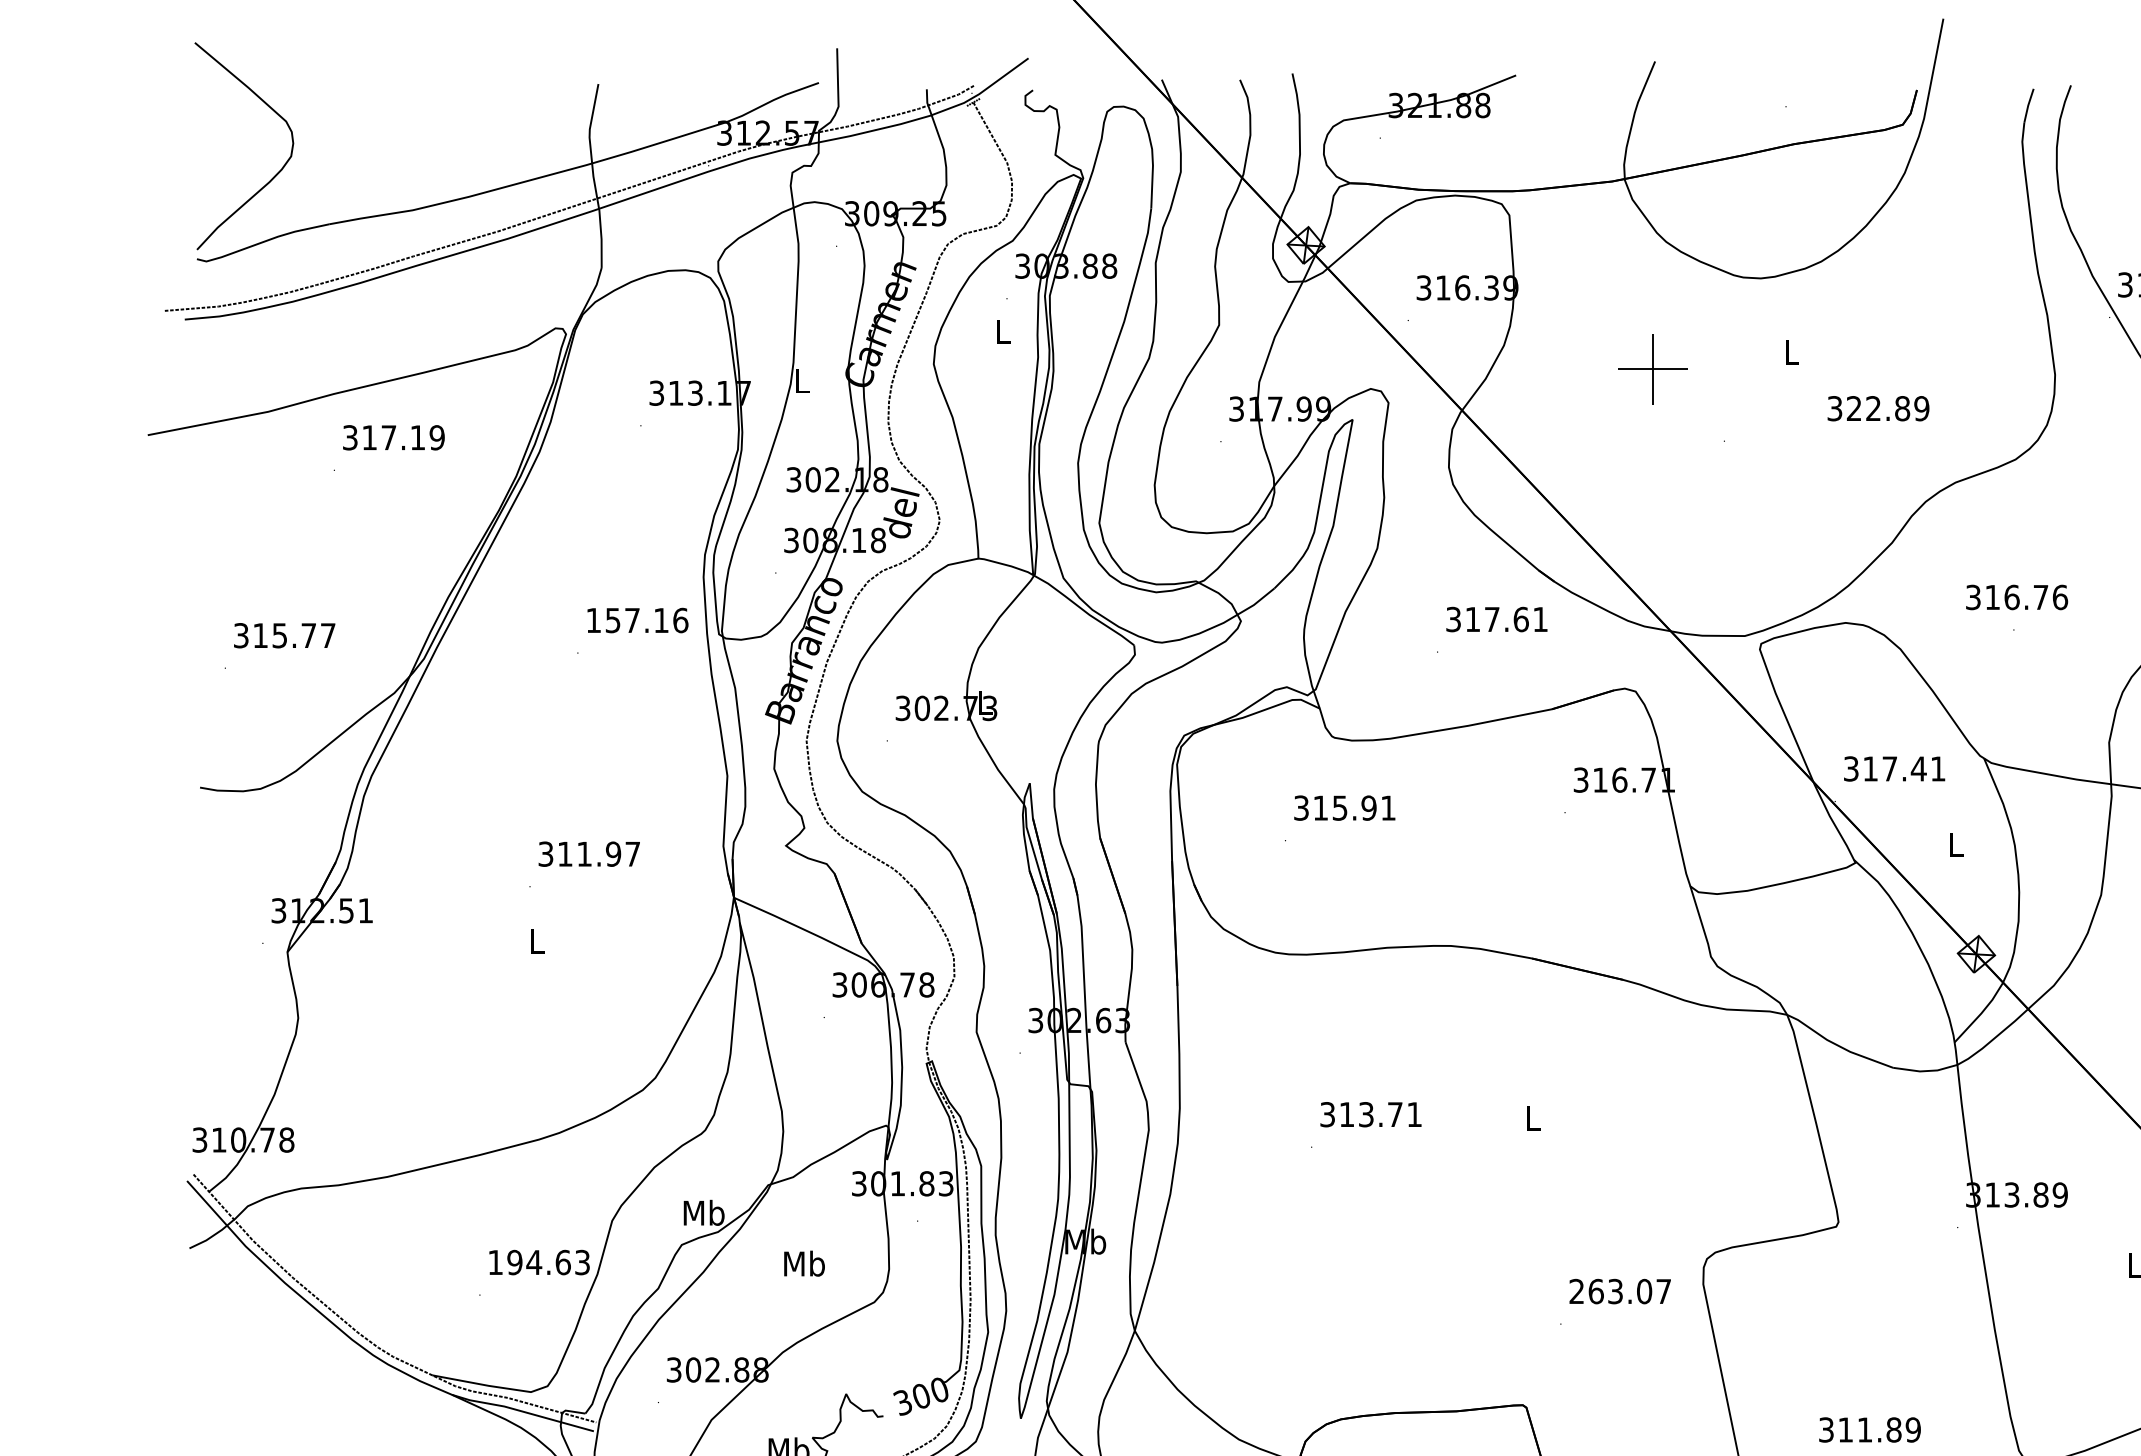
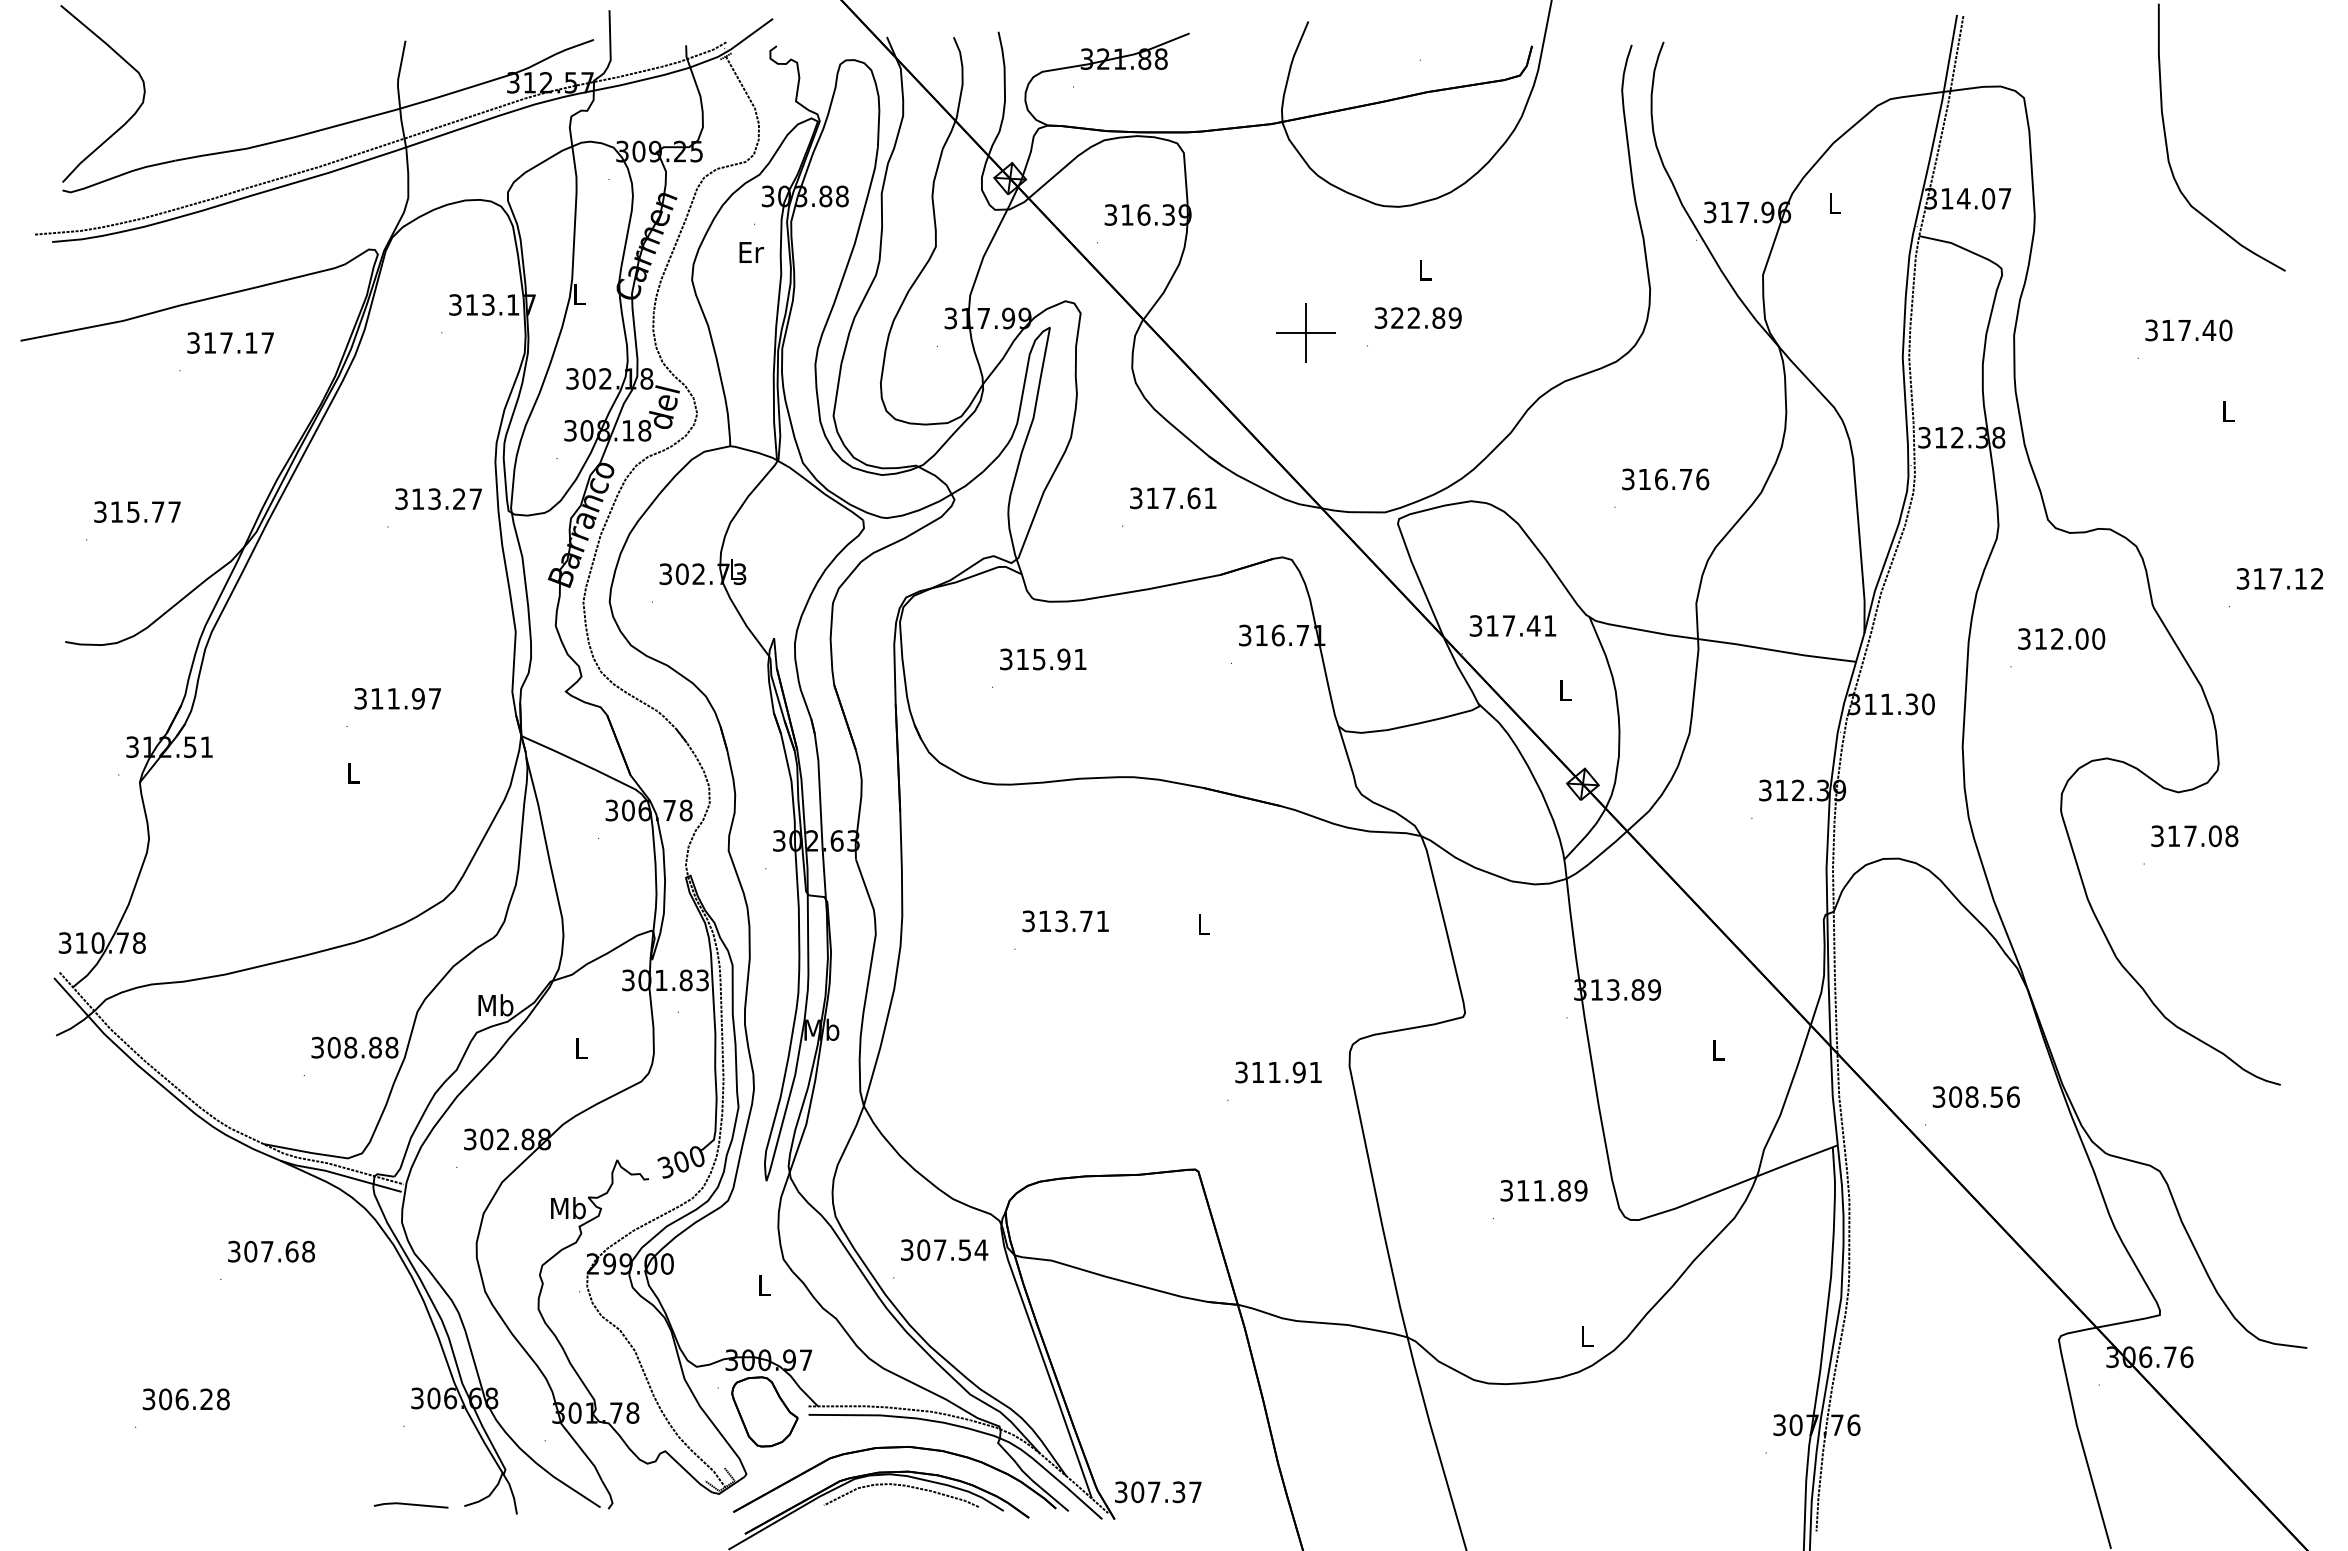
text: (1003, 331) -> (751, 252), L -> Er
part: (1651, 369) -> (1305, 332), moved
text: (1877, 407) -> (1417, 317), moved
text: (436, 437) -> (267, 342), 317.19 -> 317.17
text: (2016, 597) -> (1665, 479), moved
text: (636, 619) -> (438, 498), 157.16 -> 313.27
text: (538, 1262) -> (354, 1047), 194.63 -> 308.88
text: (804, 1263) -> (581, 1048), Mb -> L
text: (1620, 1291) -> (1278, 1072), 263.07 -> 311.91
text: (1869, 1429) -> (1543, 1190), moved

